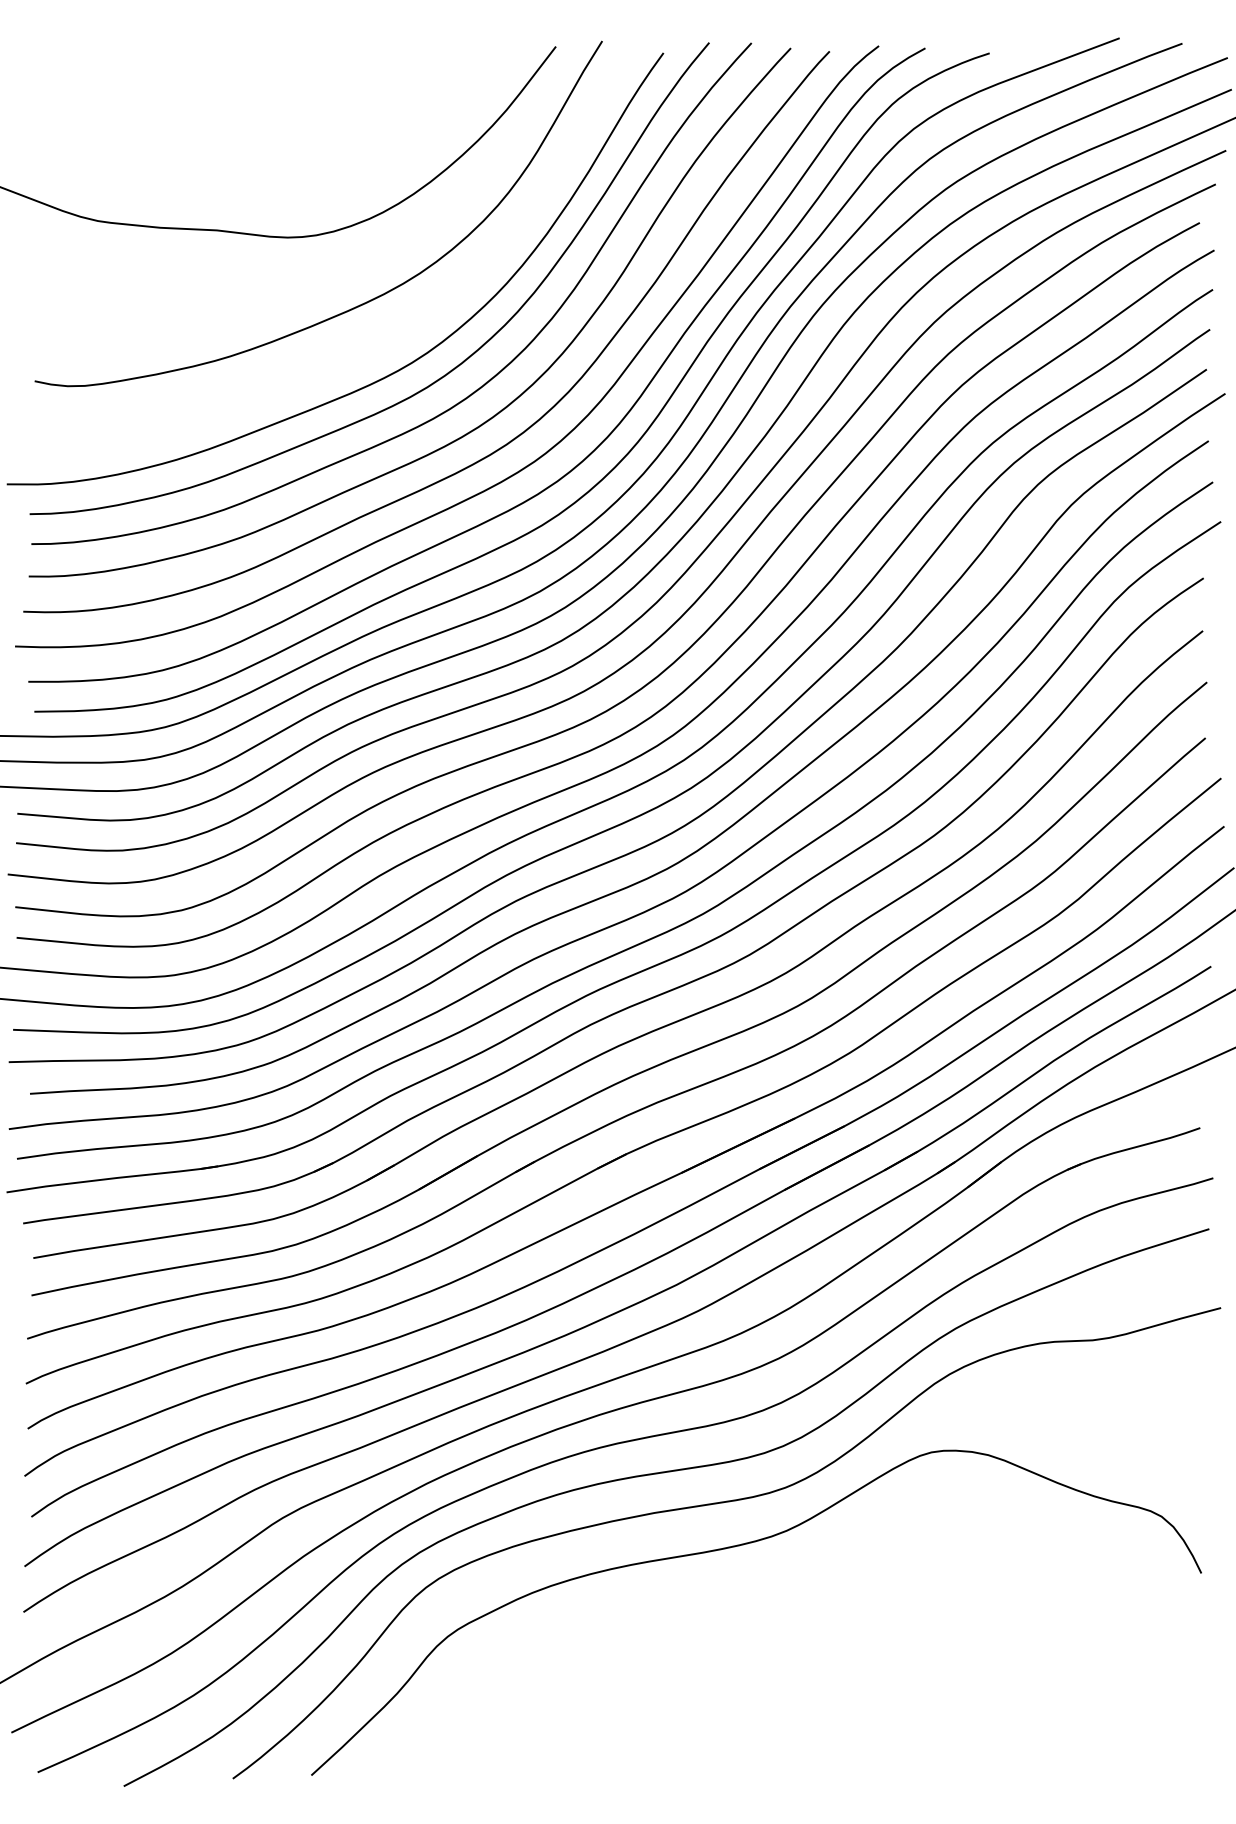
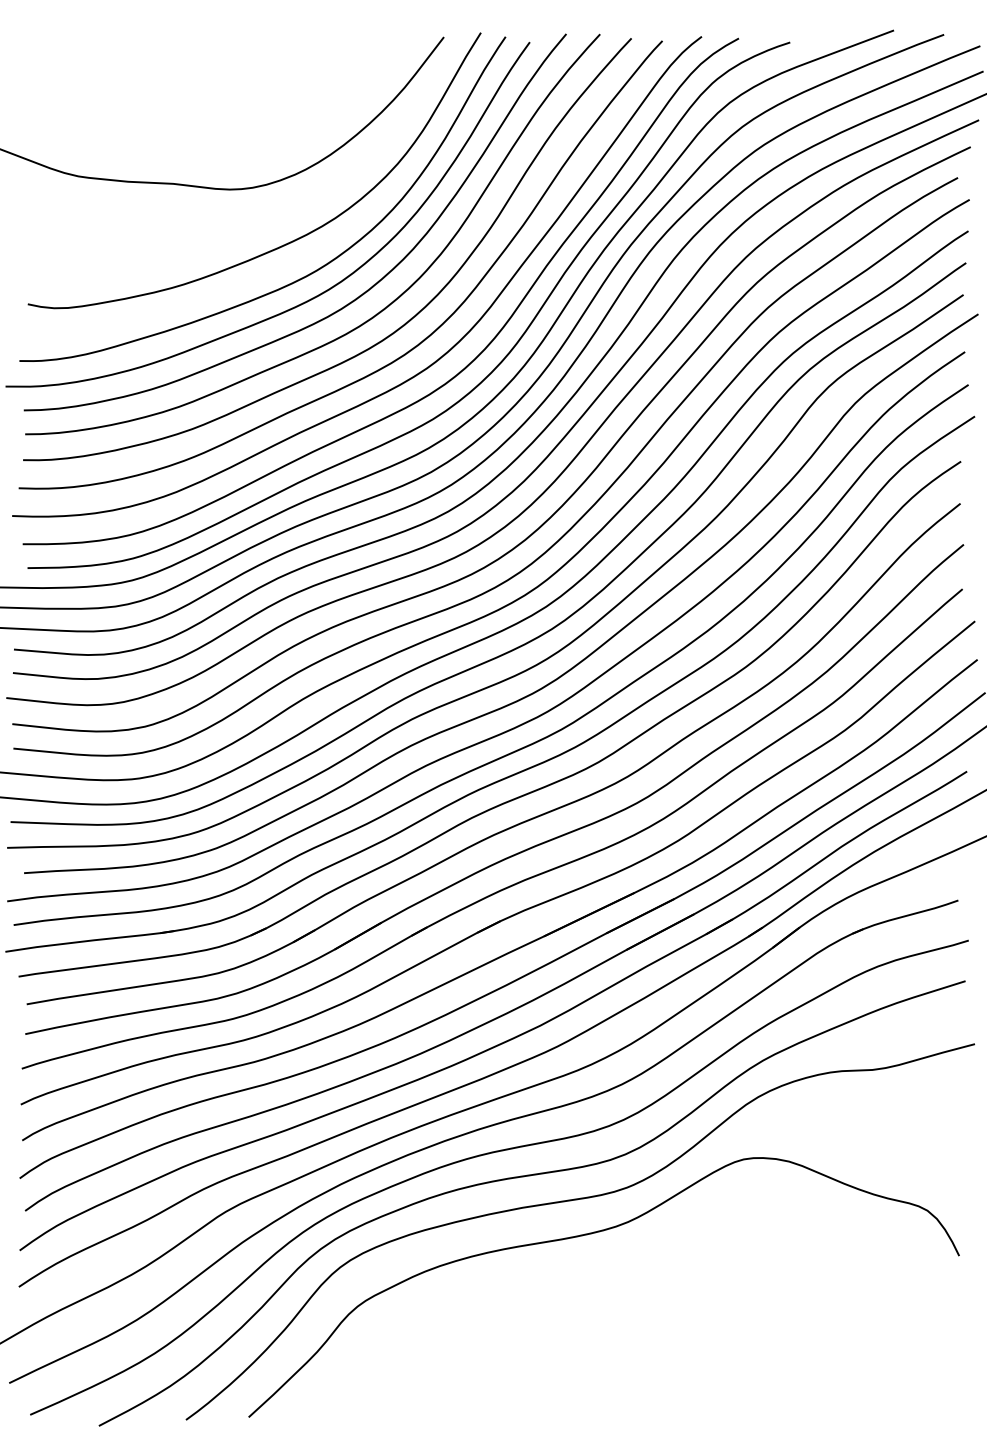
curve: (377, 347) -> (301, 277), added

